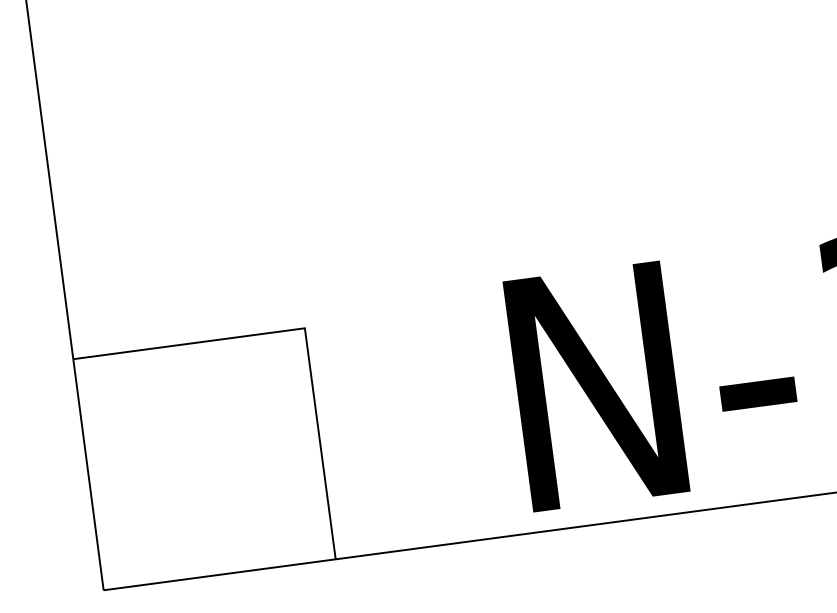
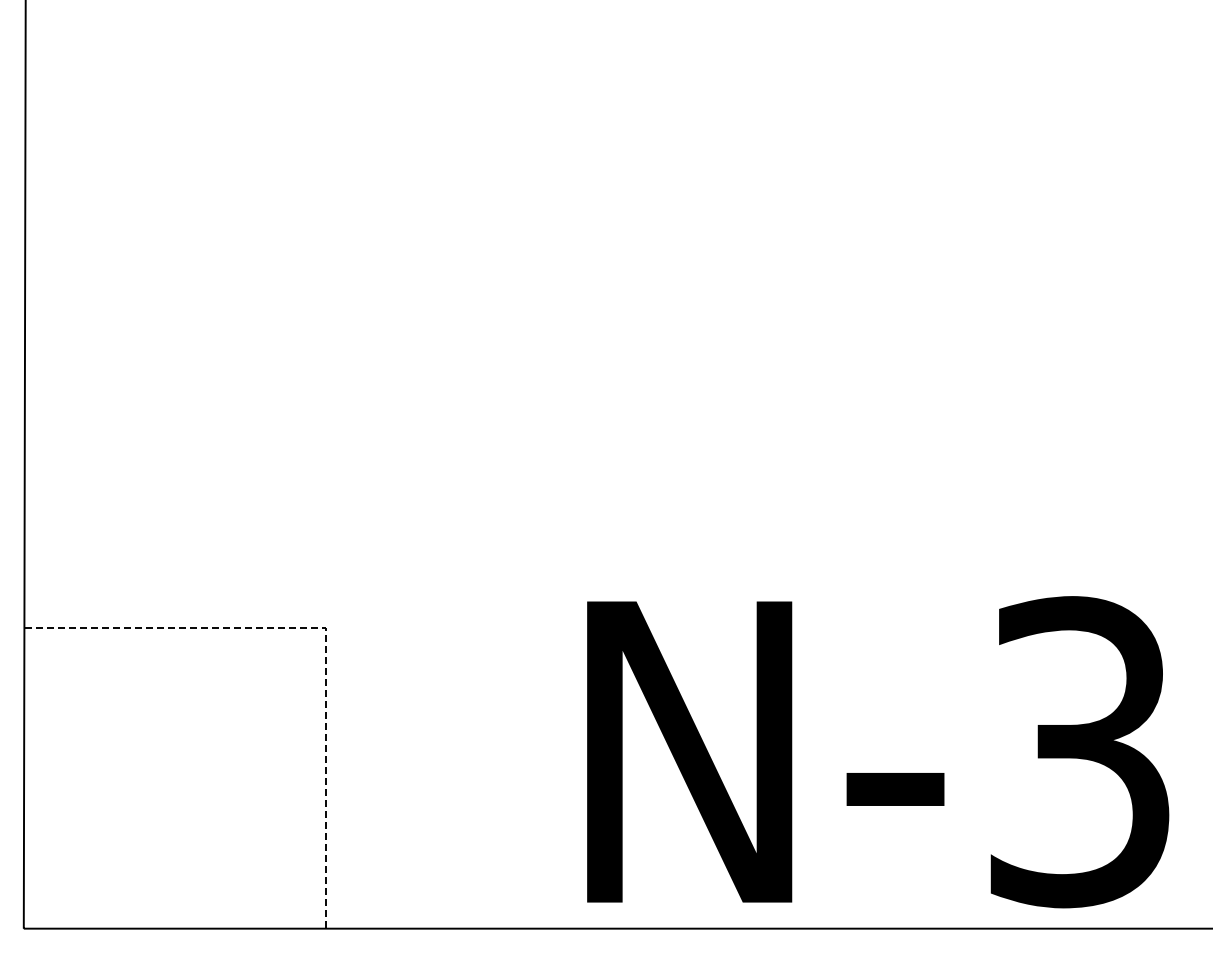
line: (305, 328) -> (326, 627), solid -> dashed

